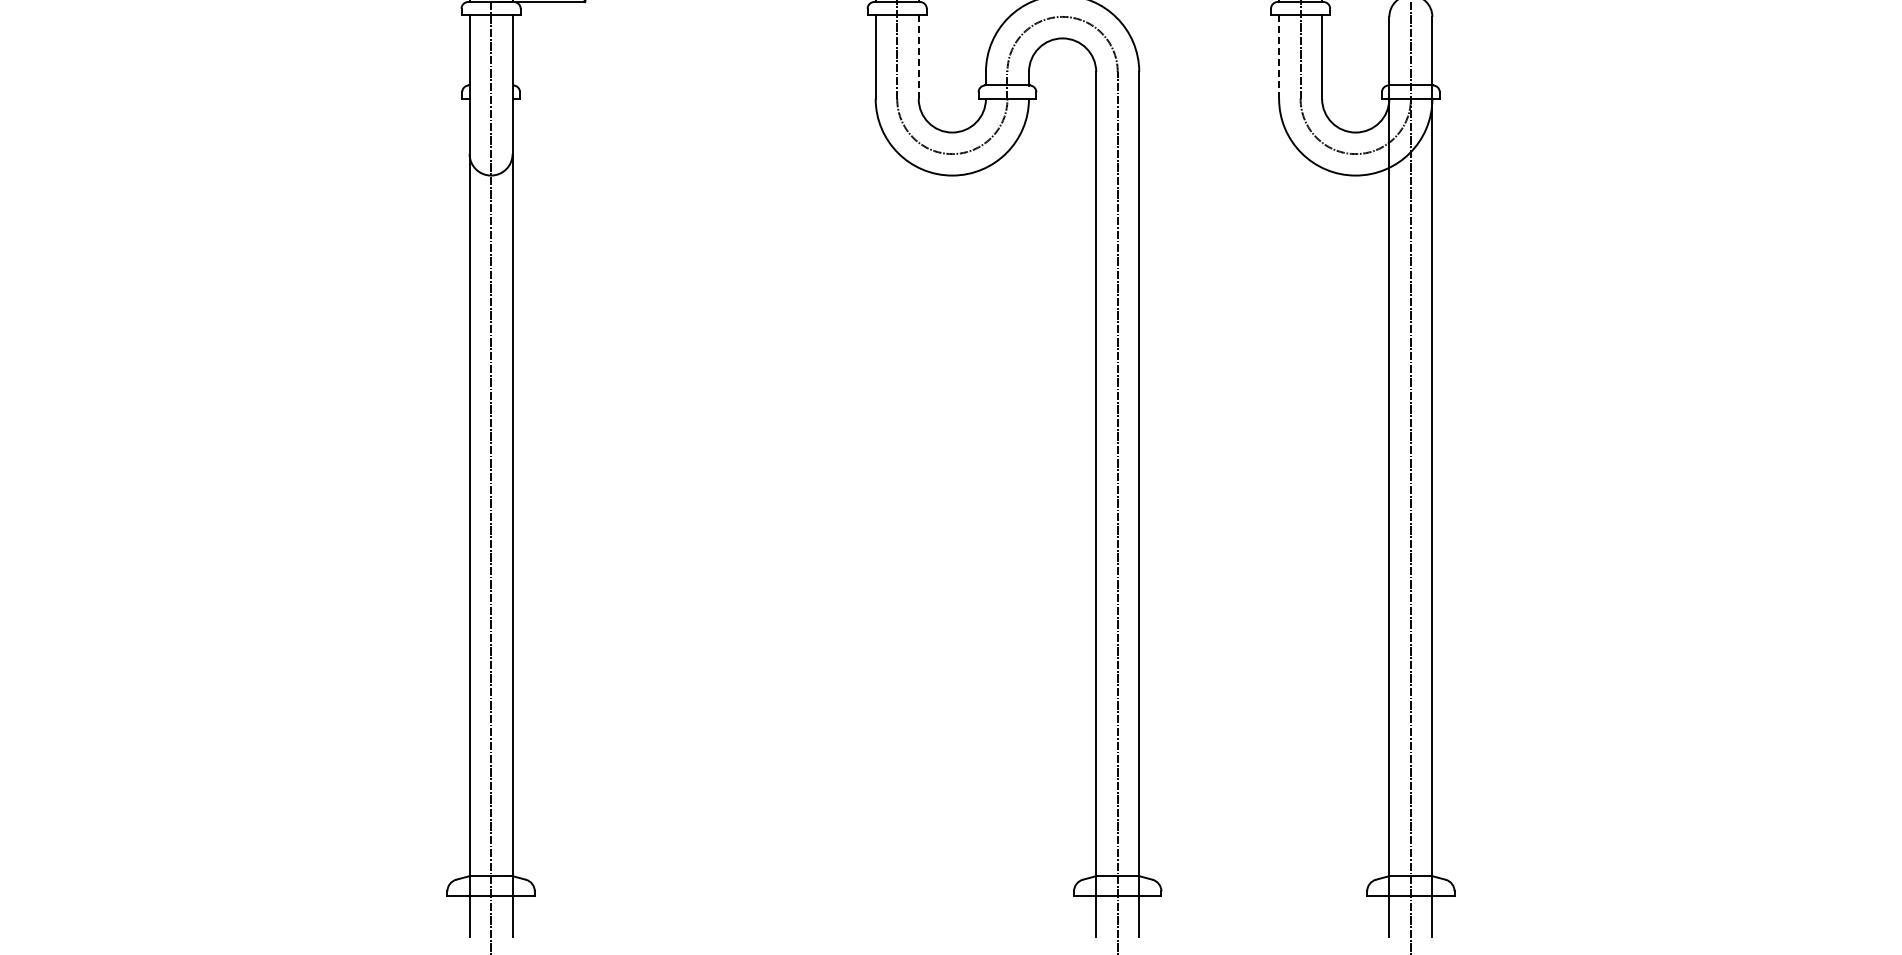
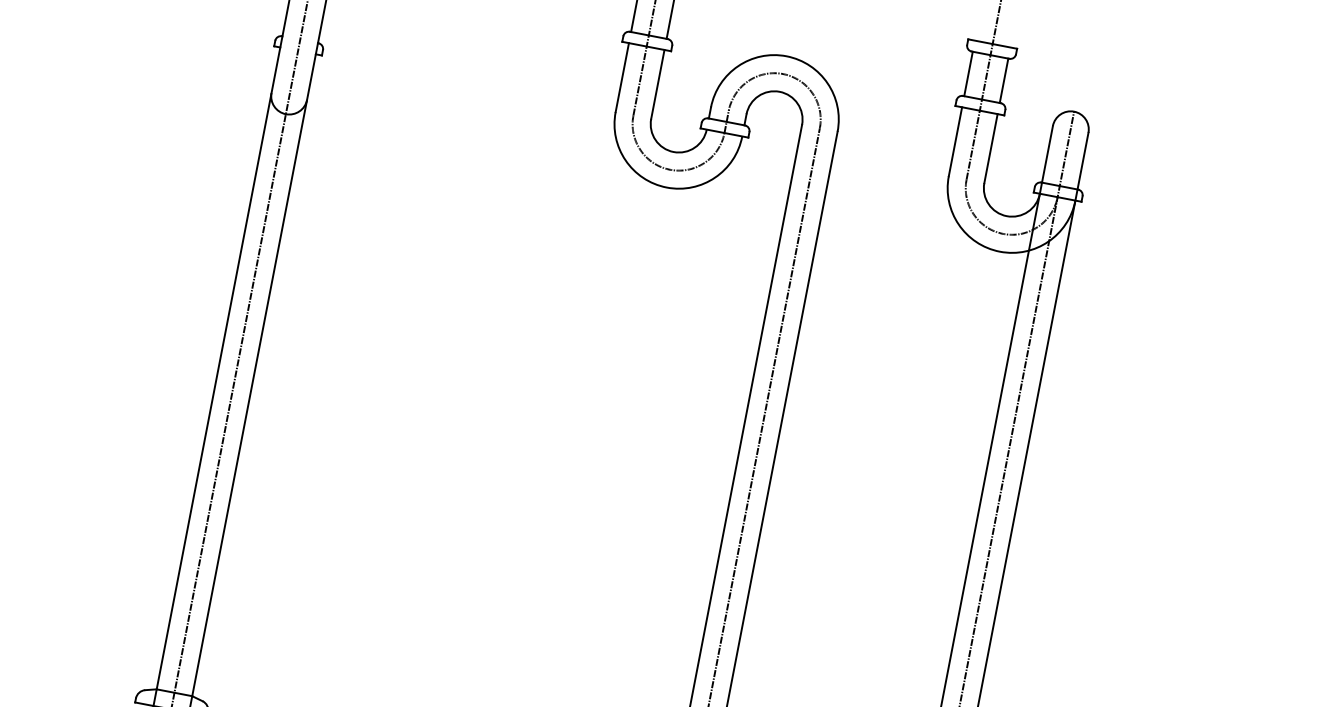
line: (918, 57) -> (657, 84), dashed -> solid
line: (1279, 57) -> (955, 142), dashed -> solid

